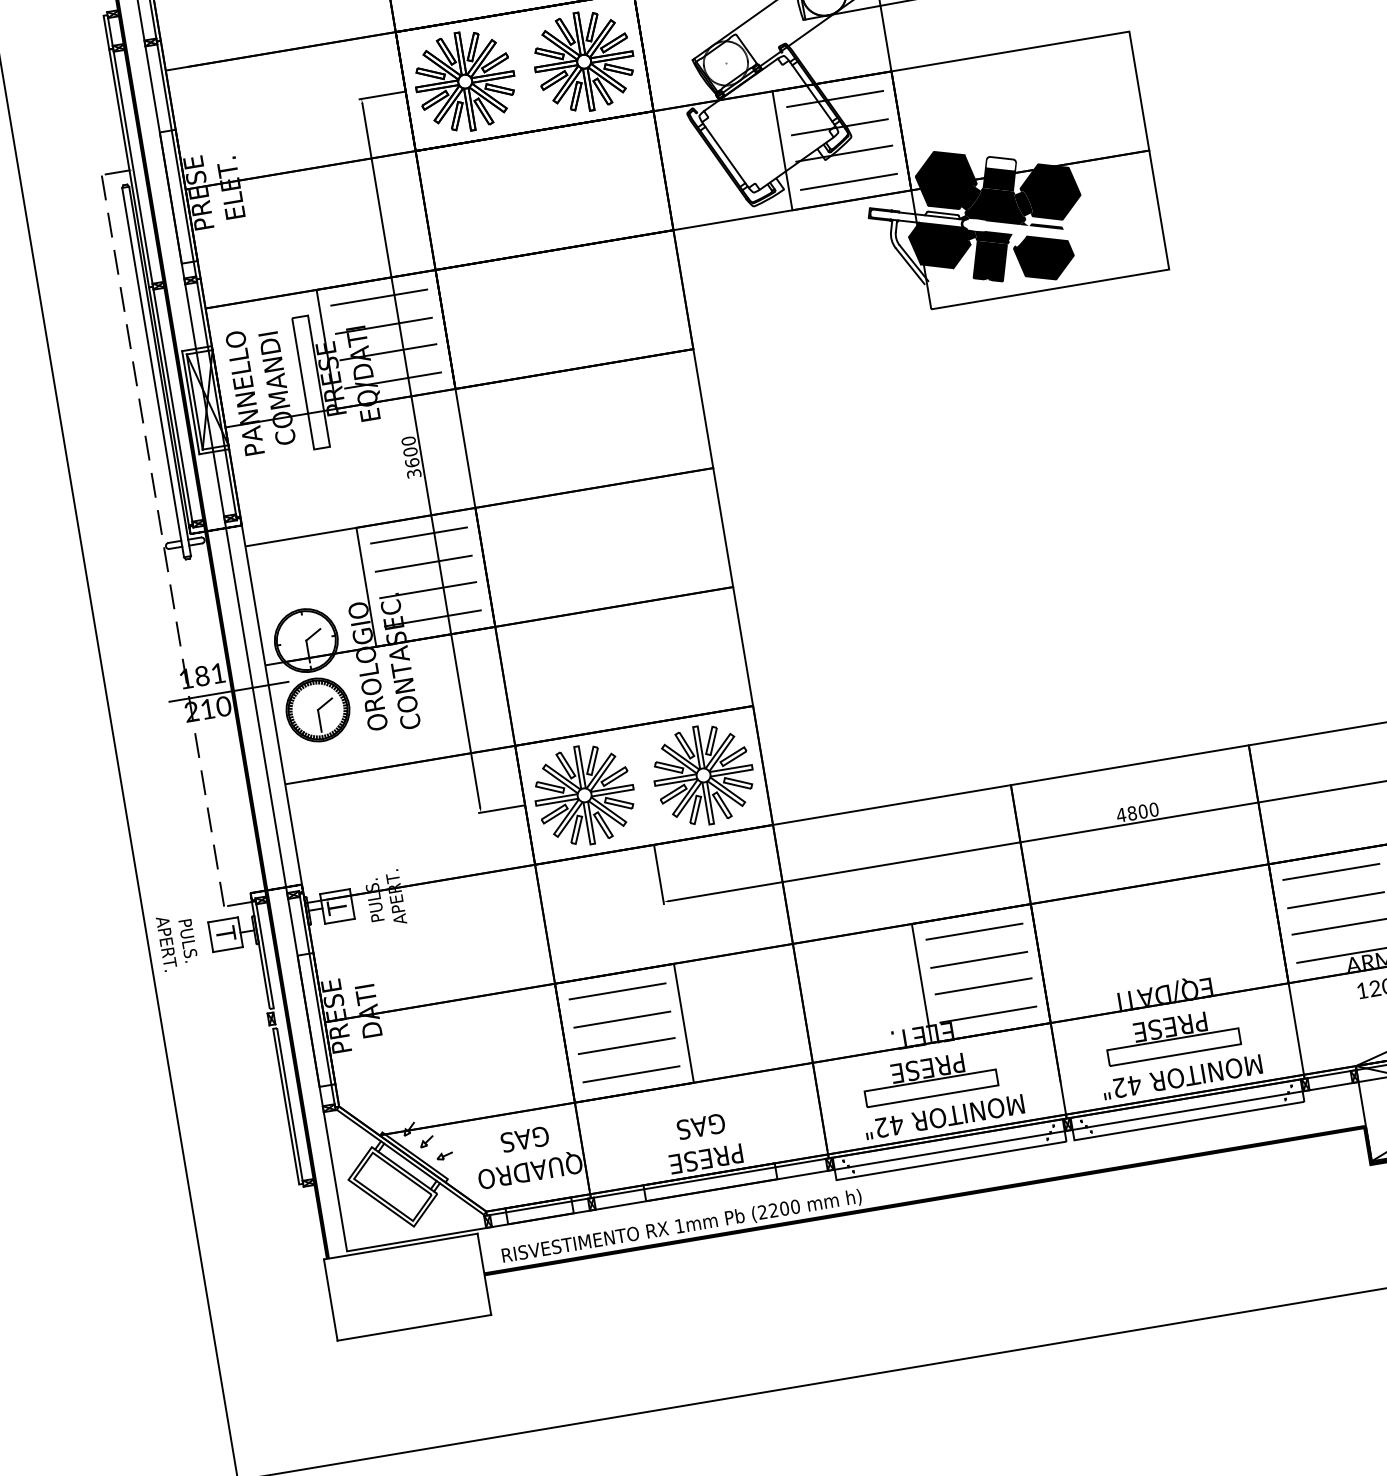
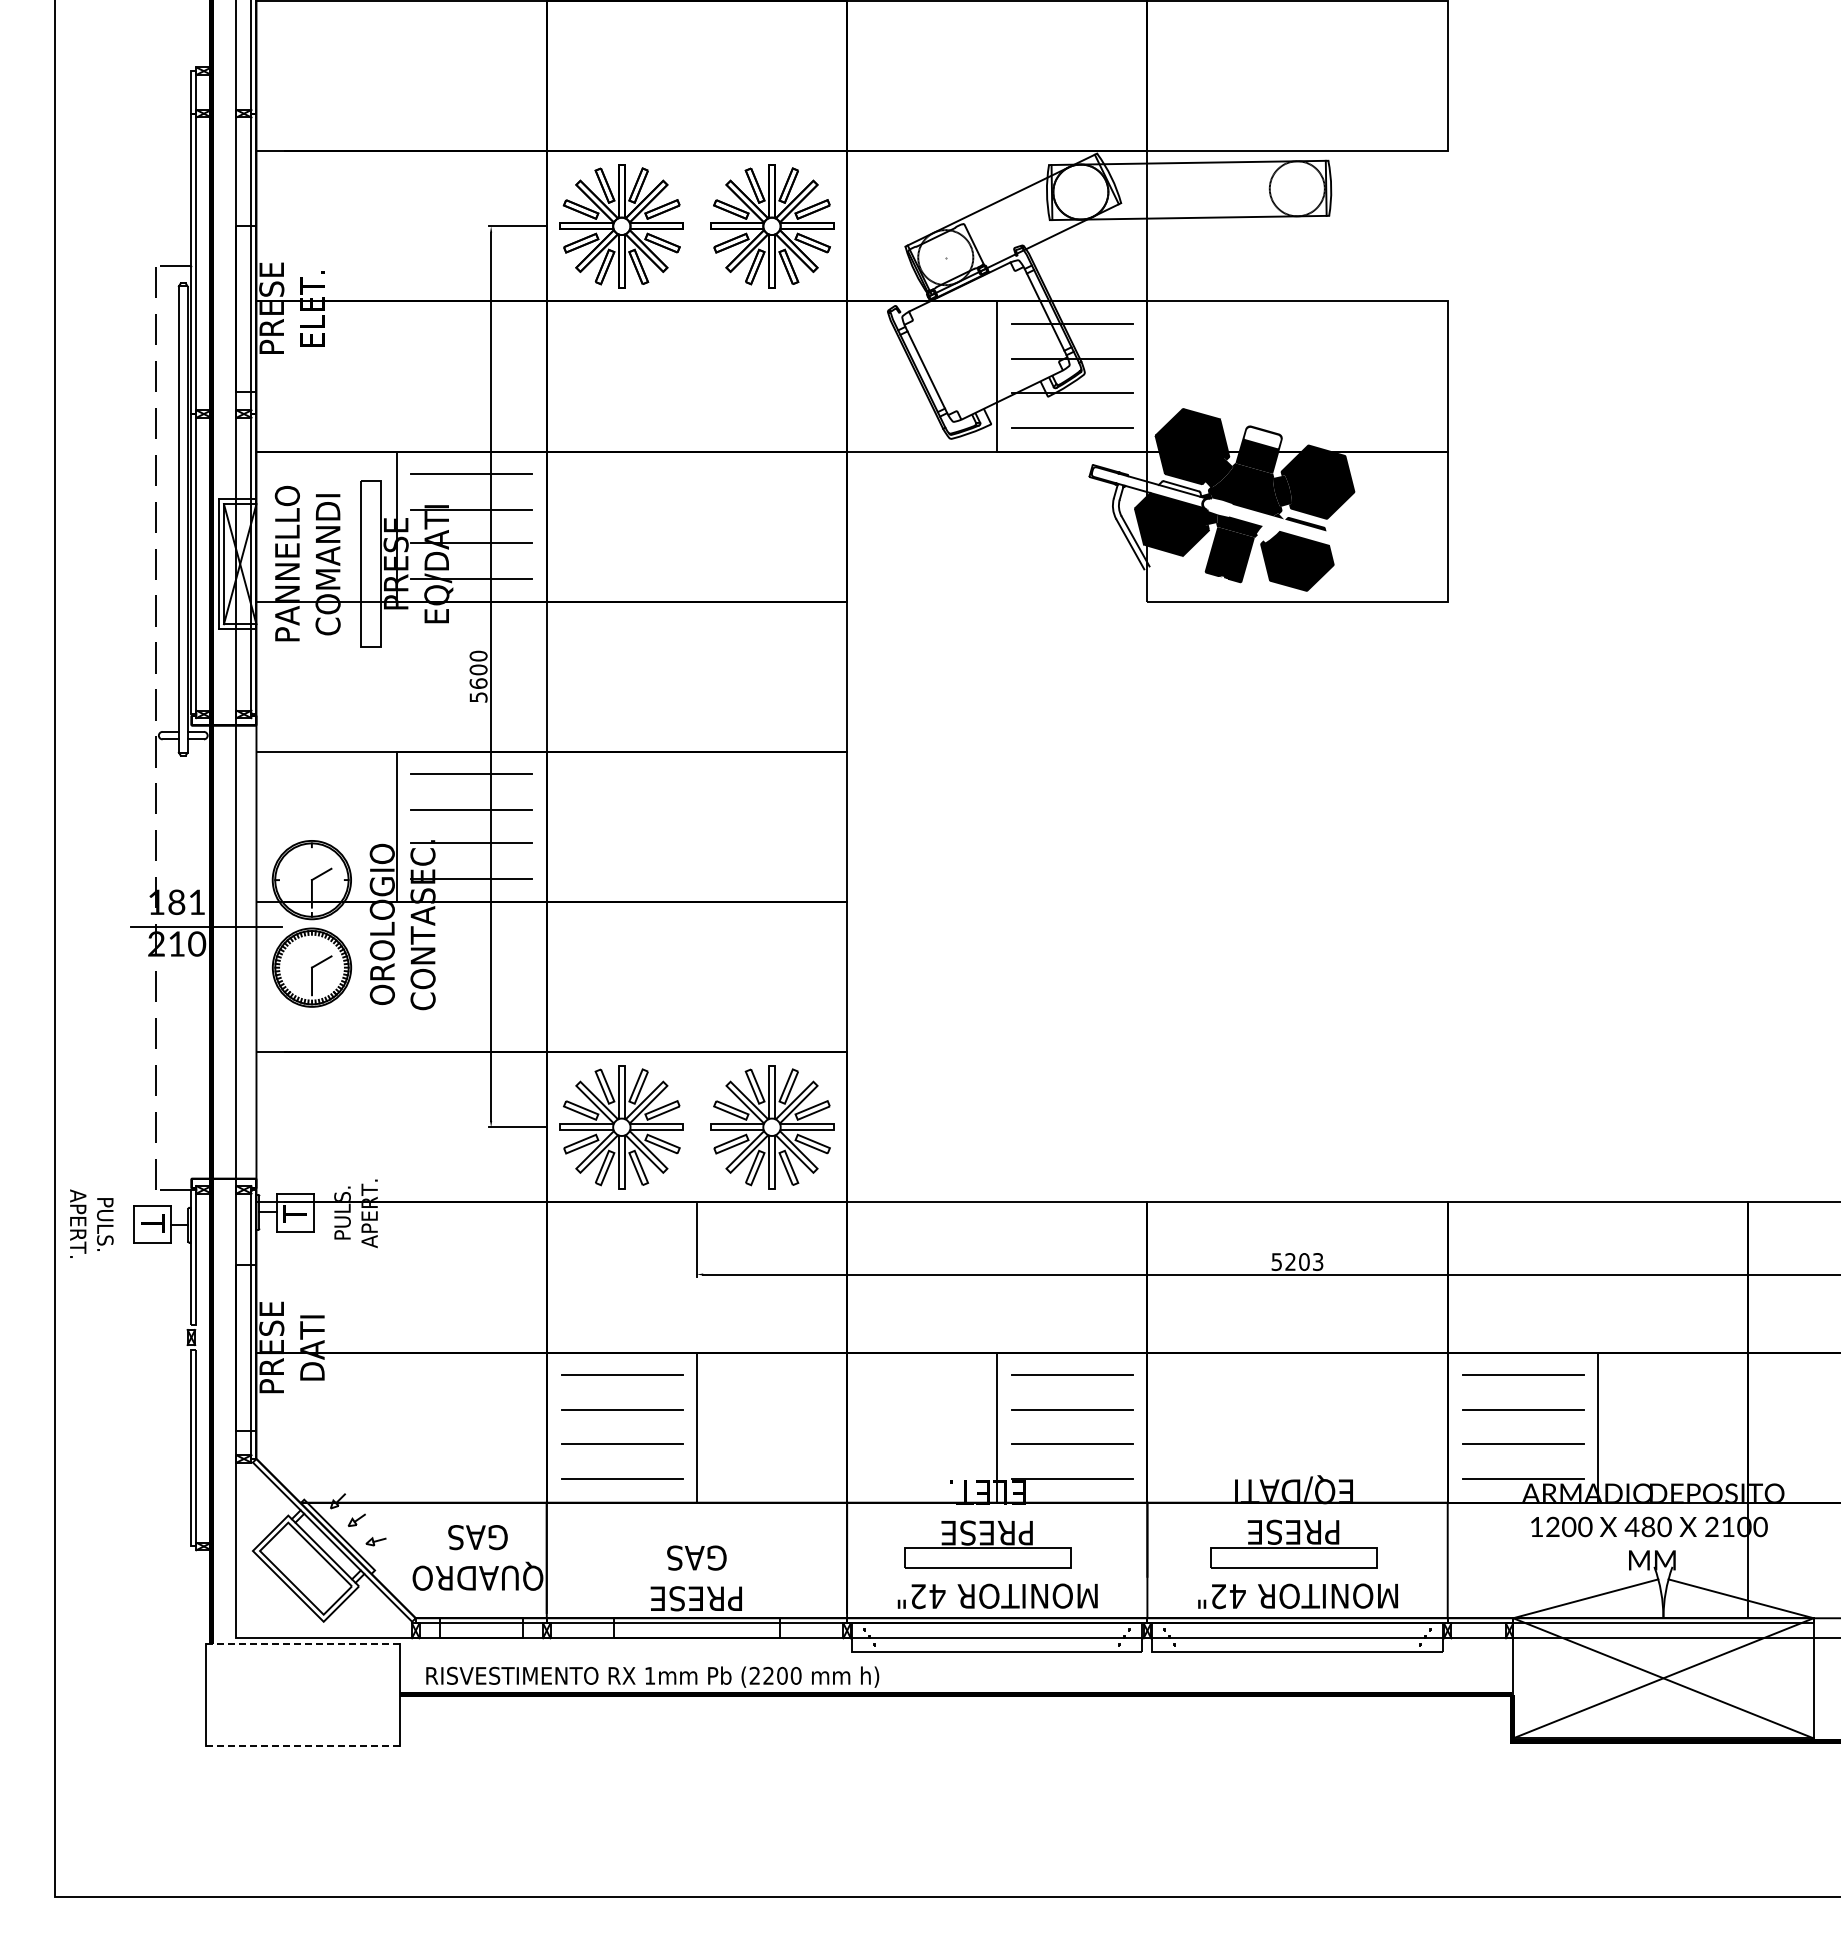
text: (413, 474) -> (477, 697), 3600 -> 5600
text: (1137, 812) -> (1297, 1261), 4800 -> 5203
line: (400, 1246) -> (303, 1643), solid -> dashed
line: (414, 1328) -> (303, 1746), solid -> dashed

